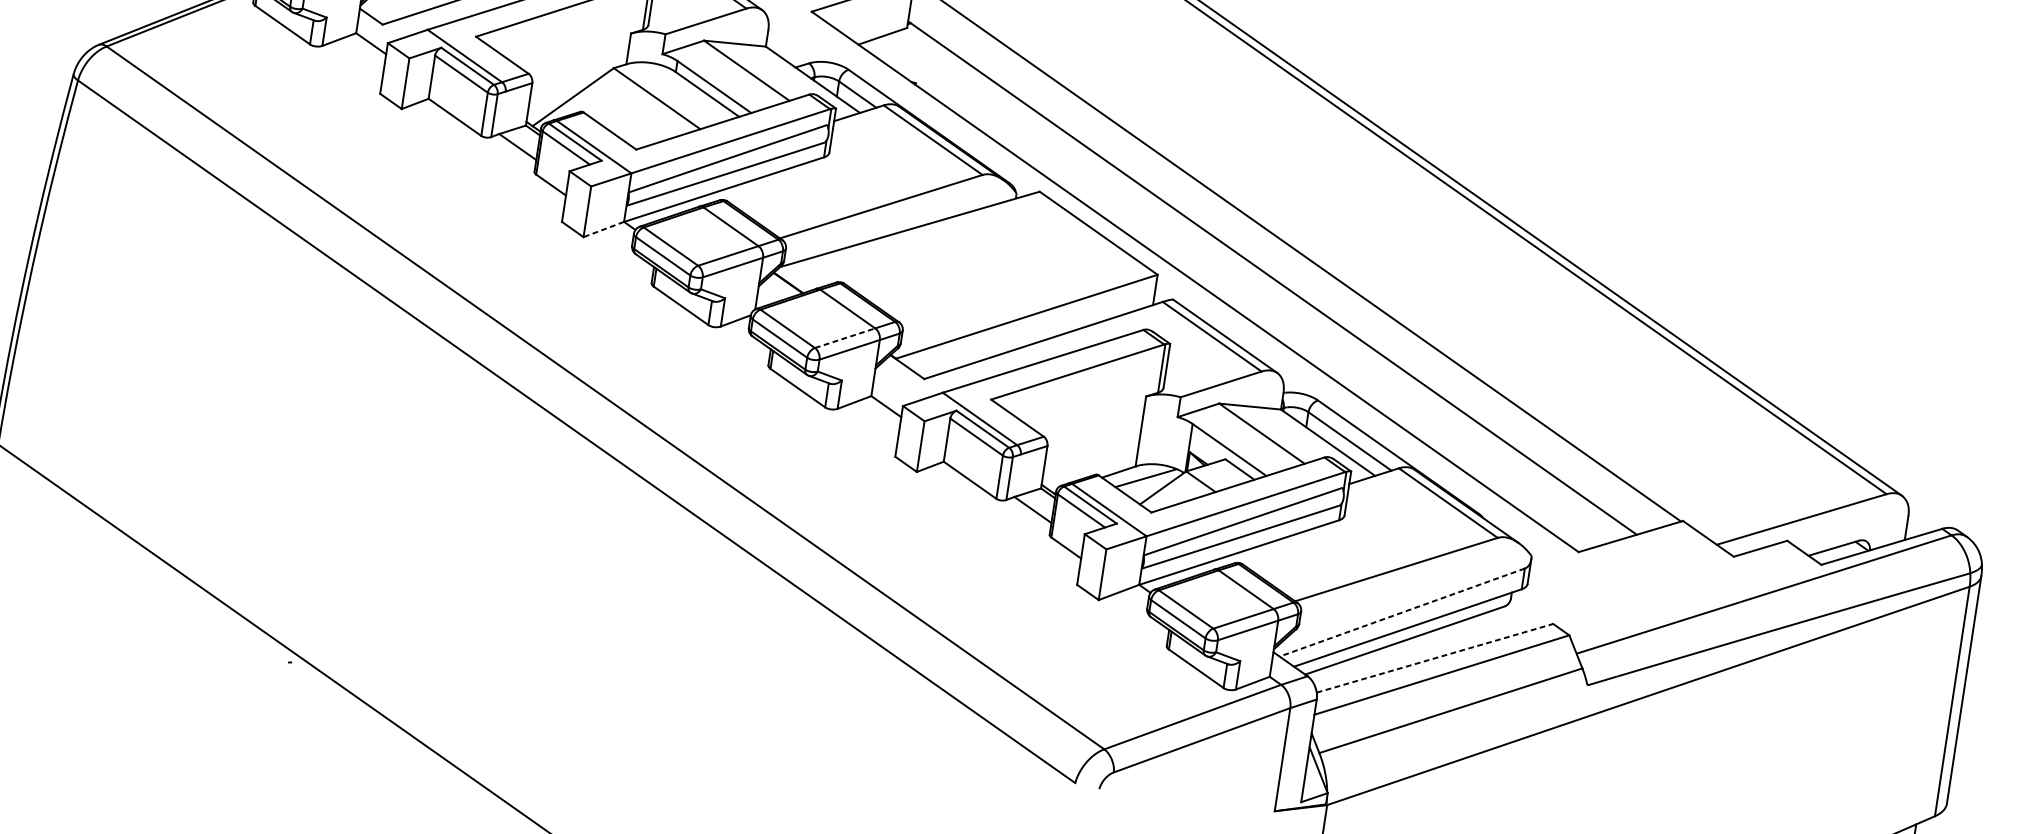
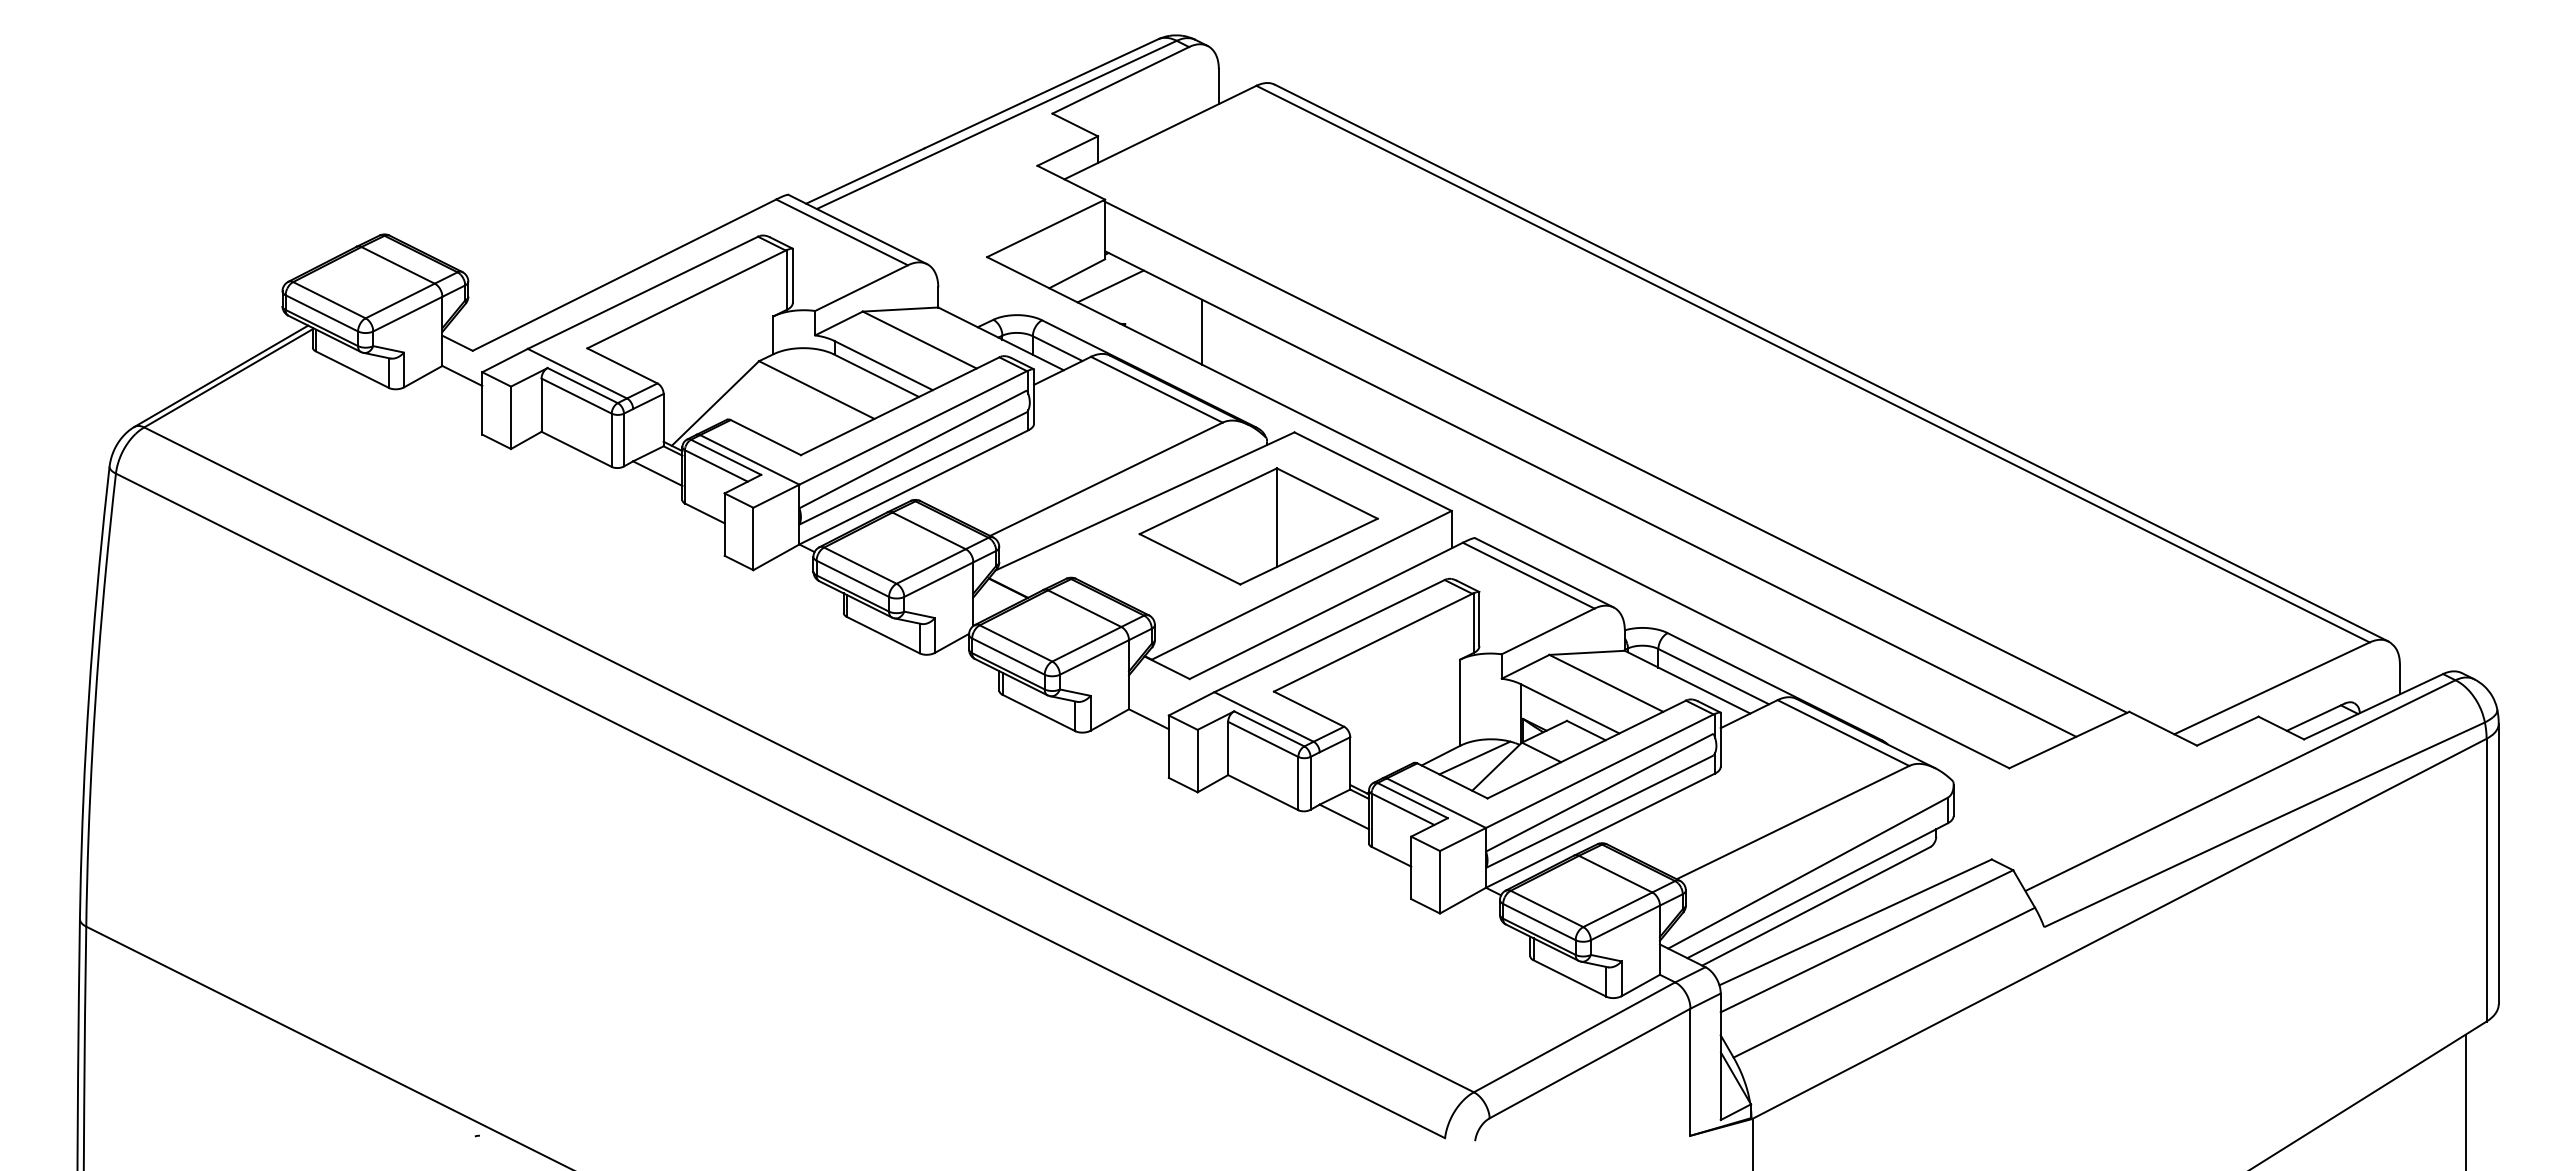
line: (908, 50) -> (1110, 286), added
line: (977, 98) -> (1202, 331), added
line: (603, 229) -> (775, 557), dashed -> solid
part: (998, 263) -> (1258, 526), added
line: (844, 338) -> (1086, 644), dashed -> solid
line: (1401, 612) -> (1807, 873), dashed -> solid
line: (1435, 658) -> (1856, 922), dashed -> solid

